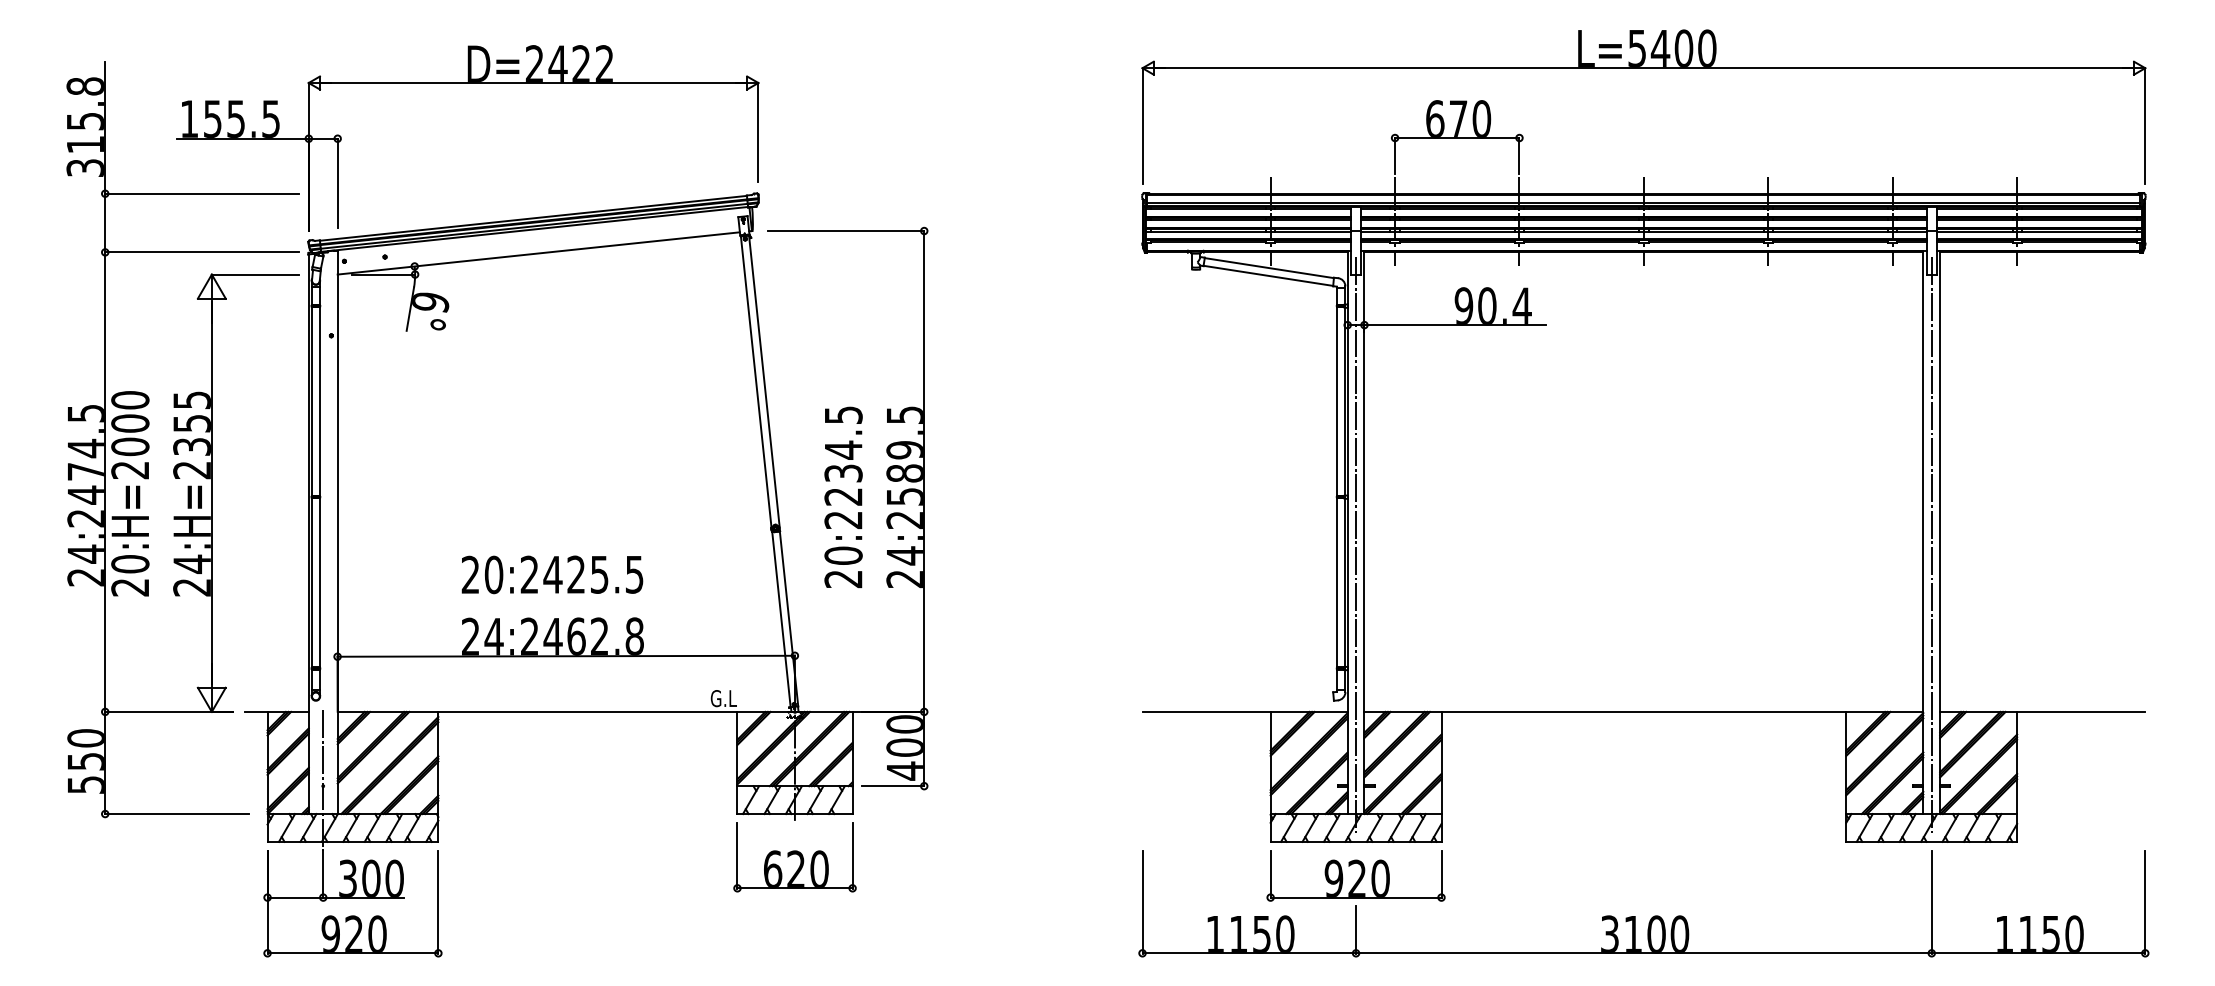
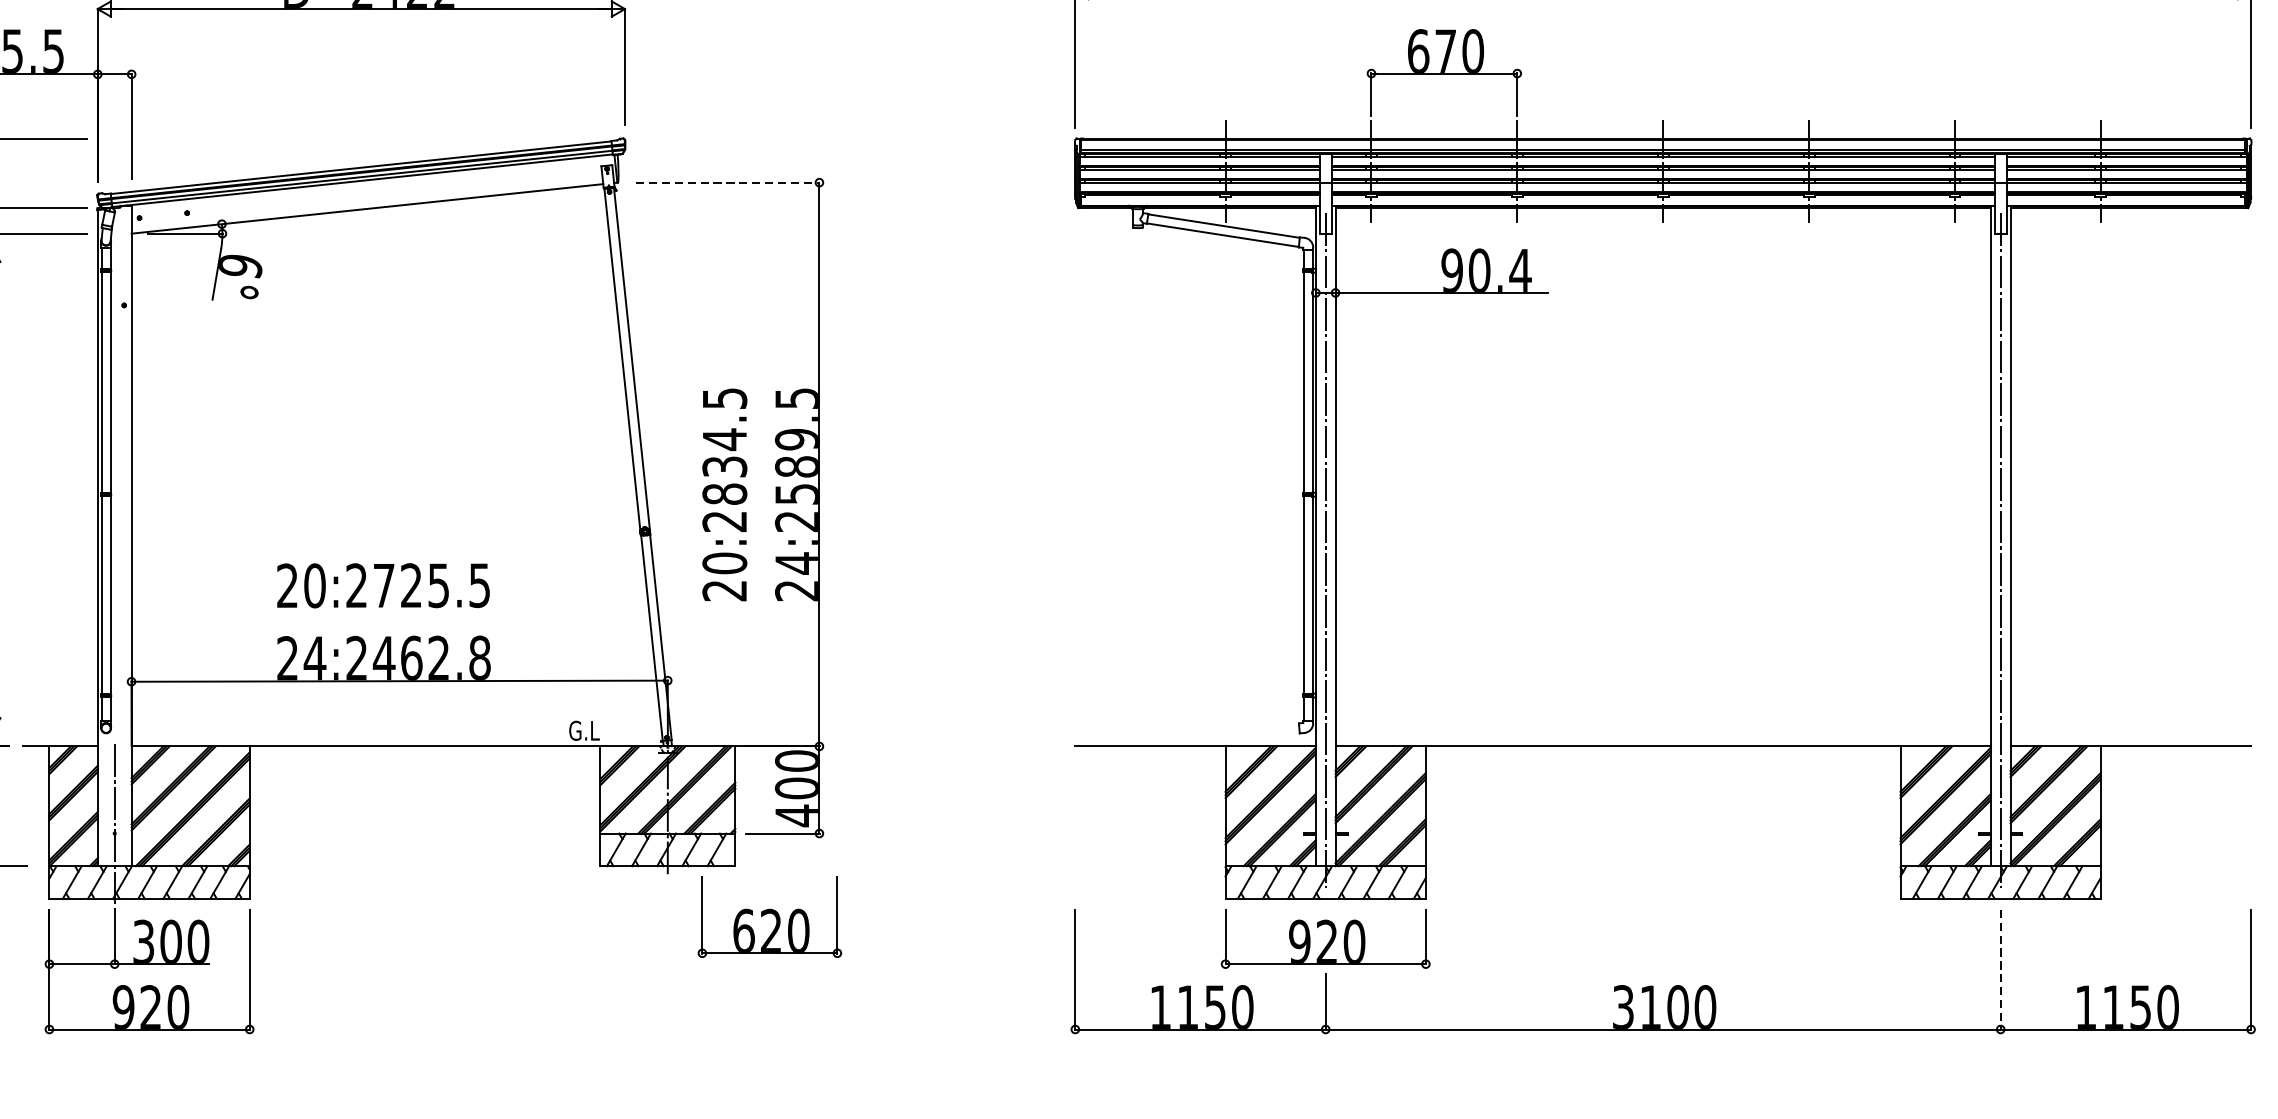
line: (846, 231) -> (728, 183), solid -> dashed
text: (843, 496) -> (724, 493), 20:2234.5 -> 20:2834.5
text: (552, 574) -> (383, 585), 20:2425.5 -> 20:2725.5
part: (794, 857) -> (769, 917), moved
line: (1931, 902) -> (2000, 969), solid -> dashed

